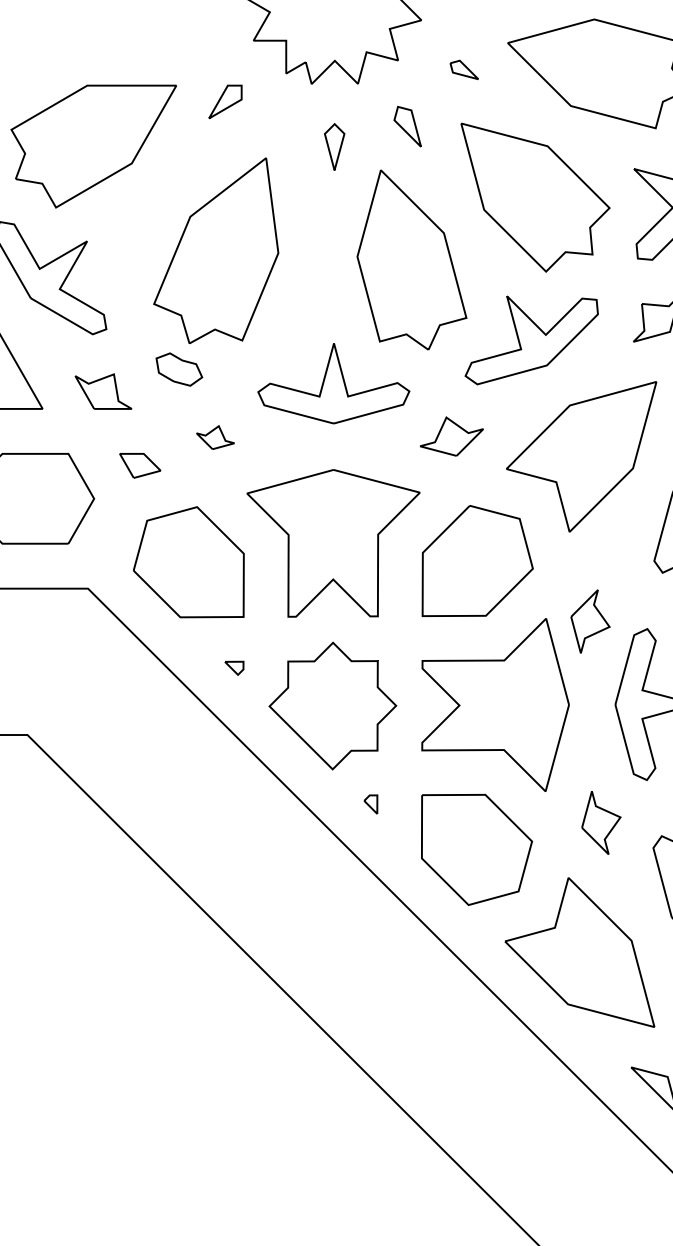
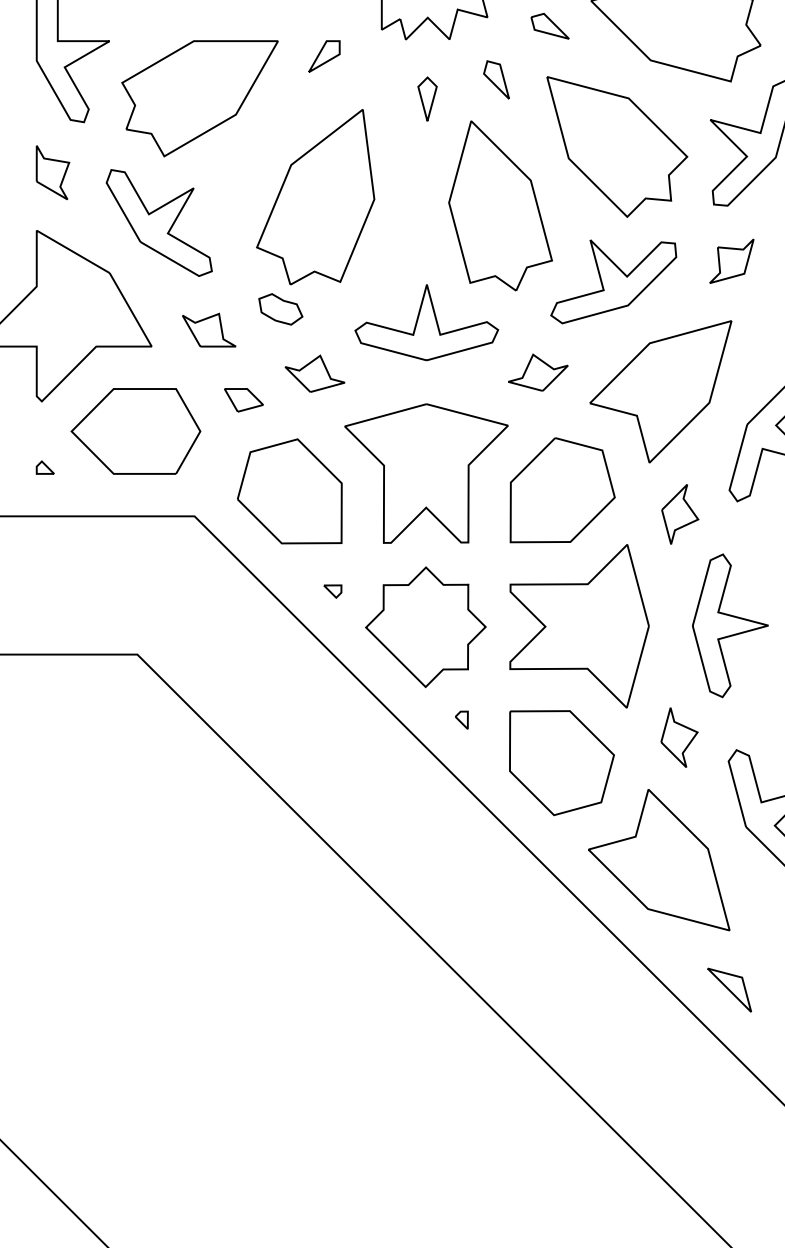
part: (463, 70) -> (549, 26), size x1.43
part: (214, 437) -> (314, 373), size x1.67
part: (590, 621) -> (680, 514), moved

